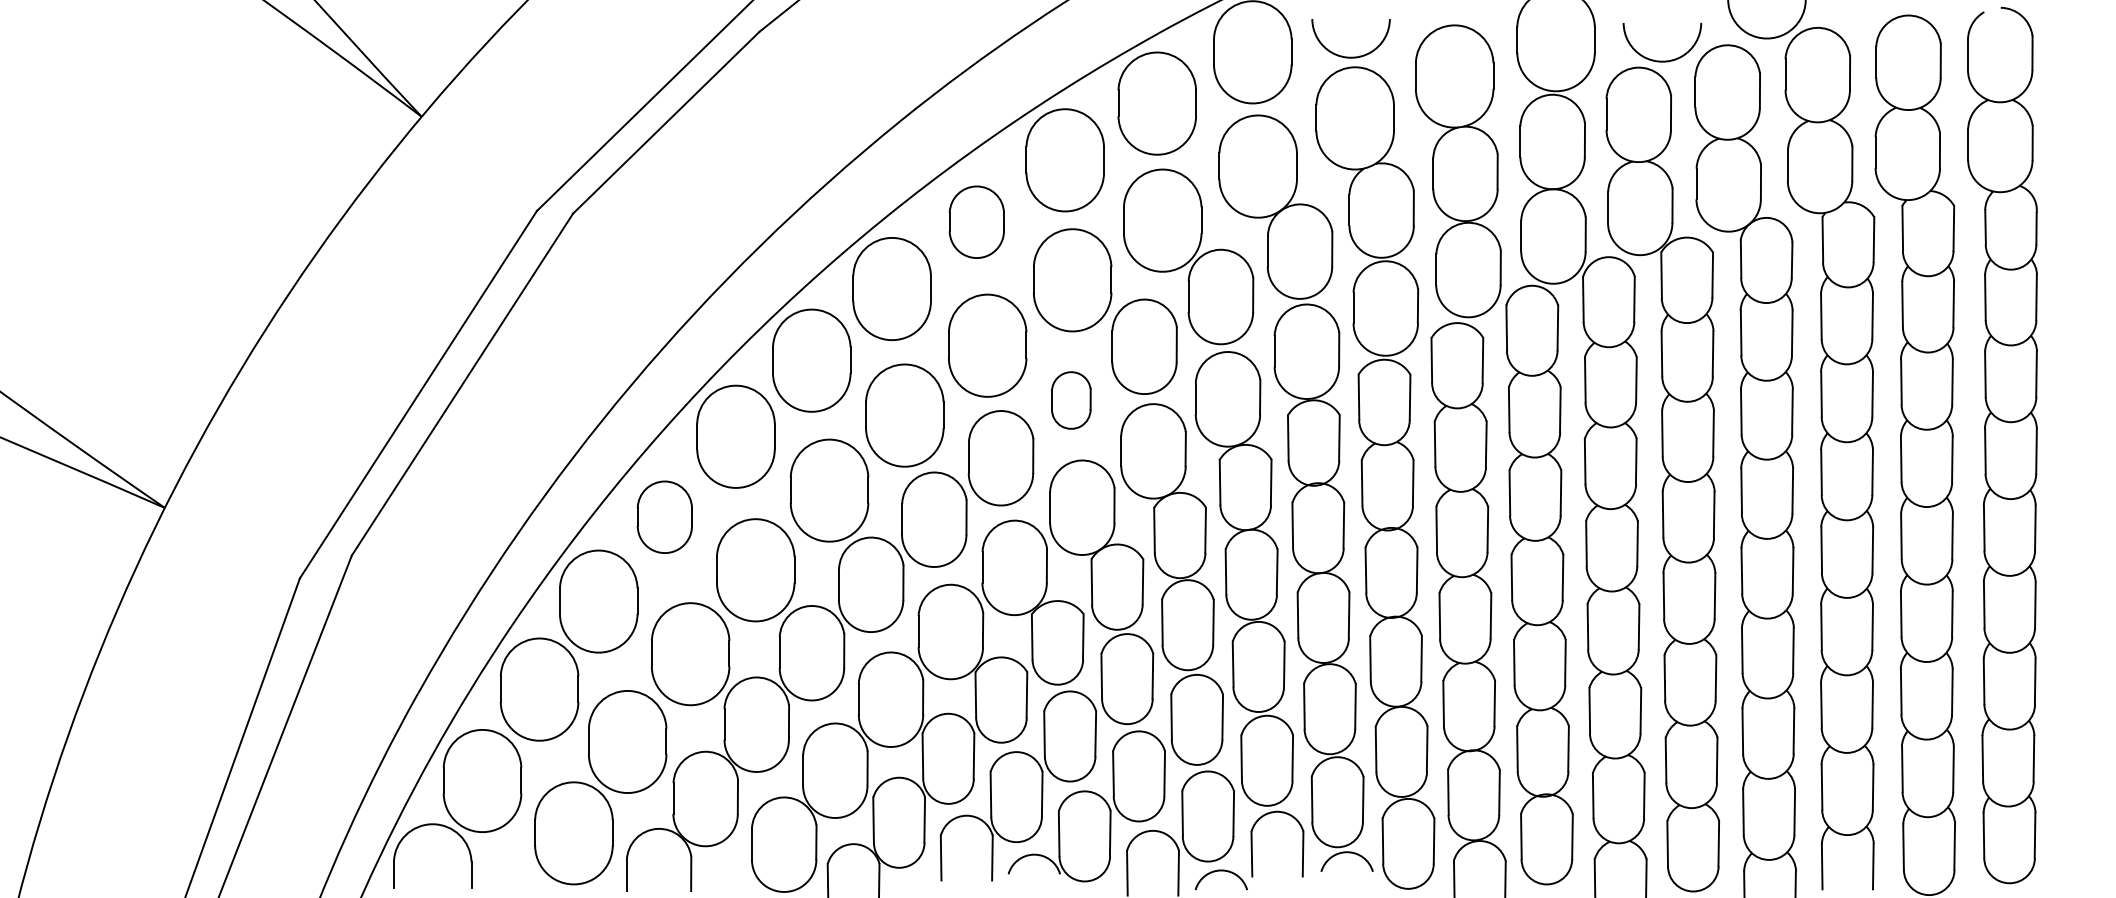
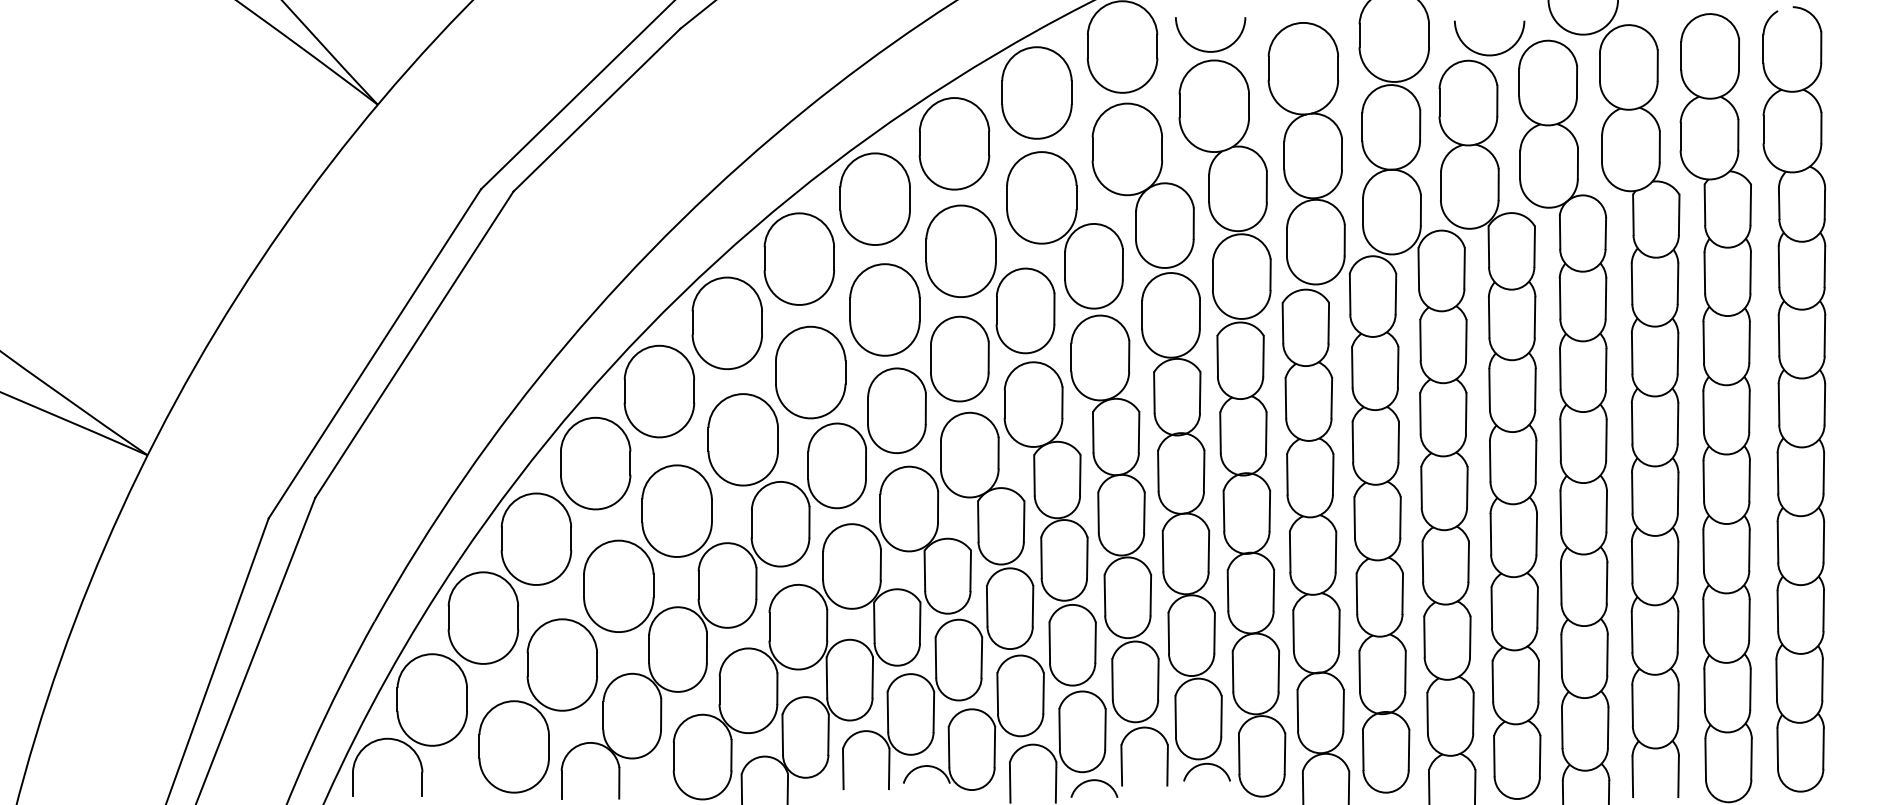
part: (976, 222) -> (874, 199), size x1.43
part: (1071, 400) -> (960, 359), size x1.67
part: (664, 517) -> (595, 463), size x1.43

